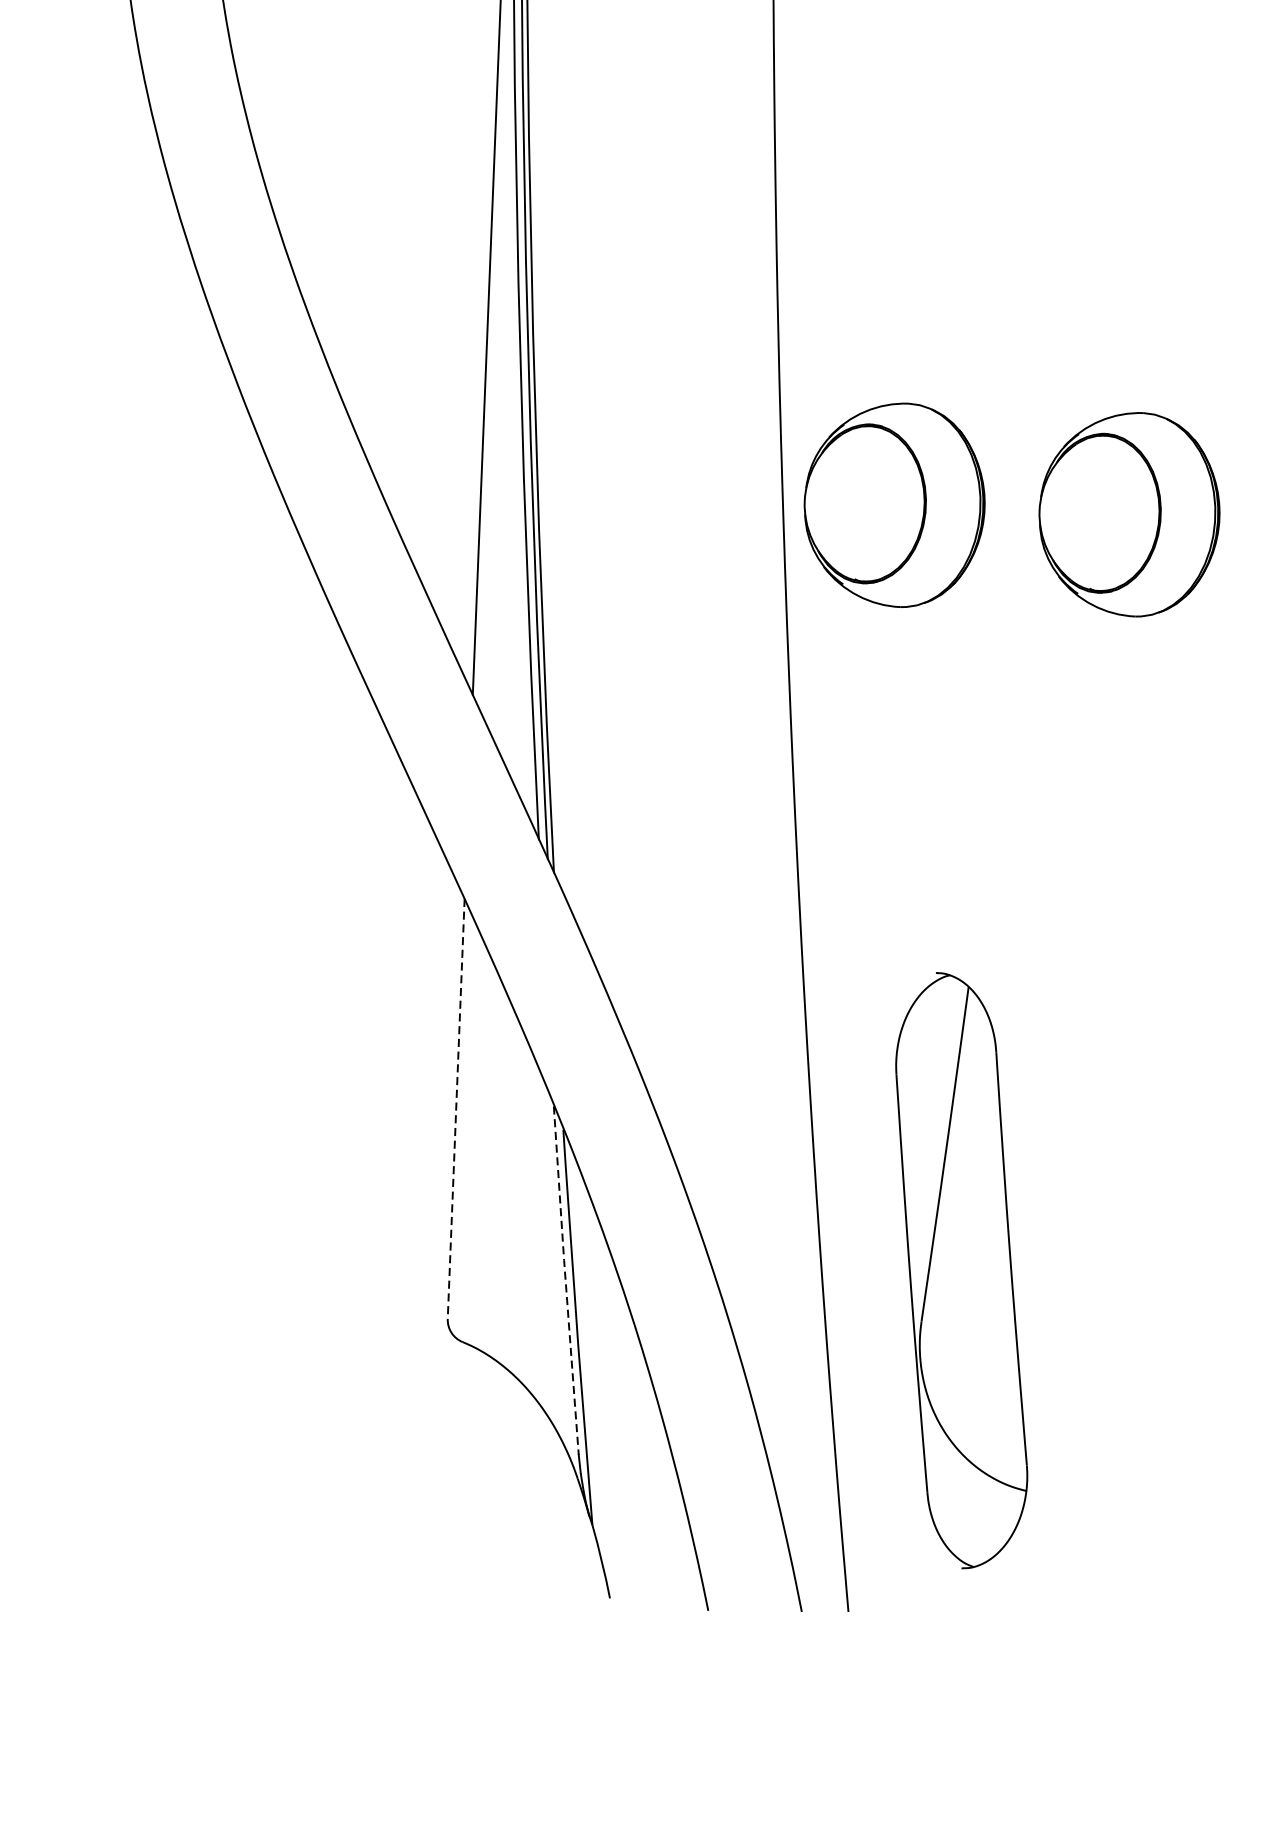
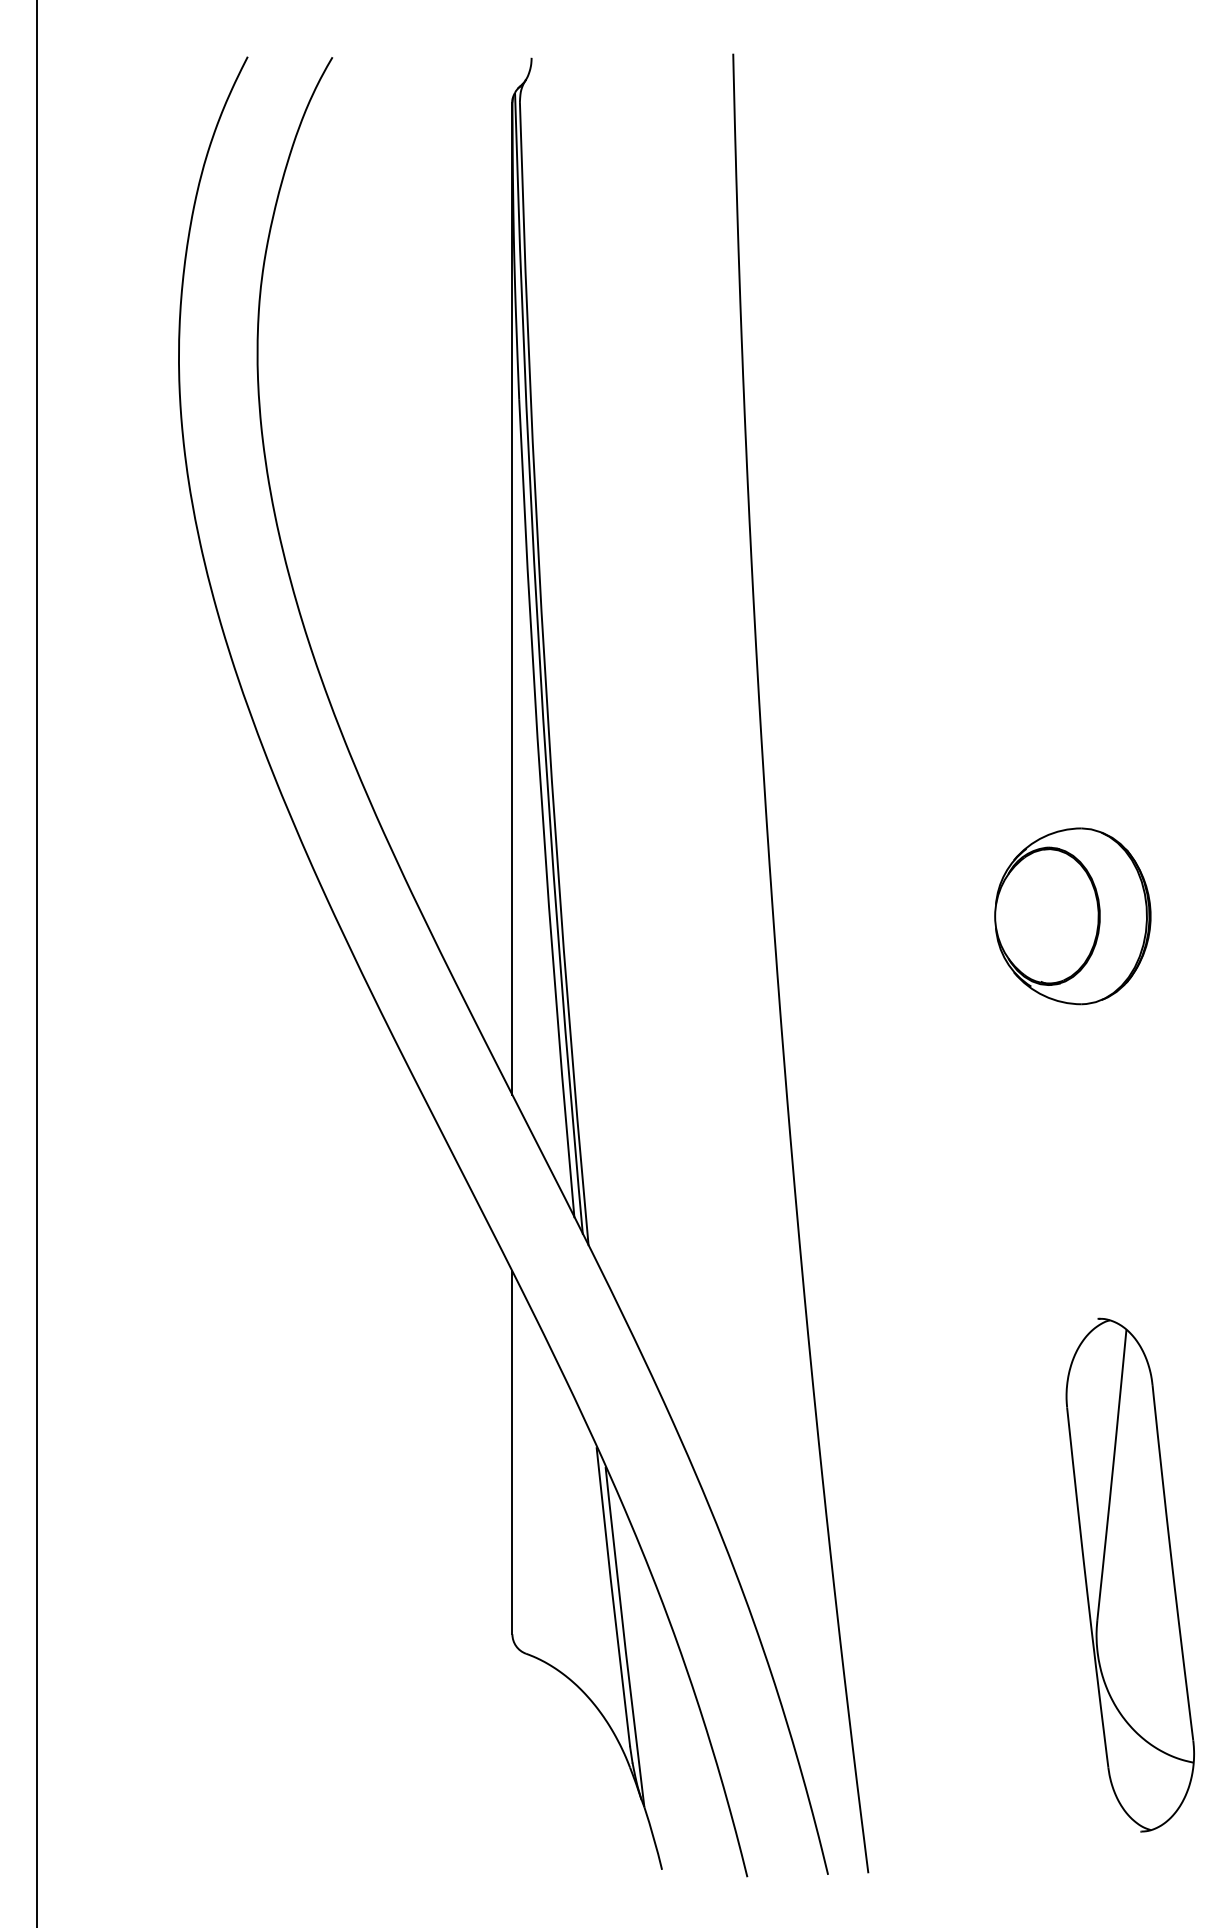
part: (894, 505) -> (869, 916), removed
line: (456, 1108) -> (512, 1452), dashed -> solid
part: (960, 1270) -> (1129, 1574), moved
line: (565, 1279) -> (612, 1596), dashed -> solid

